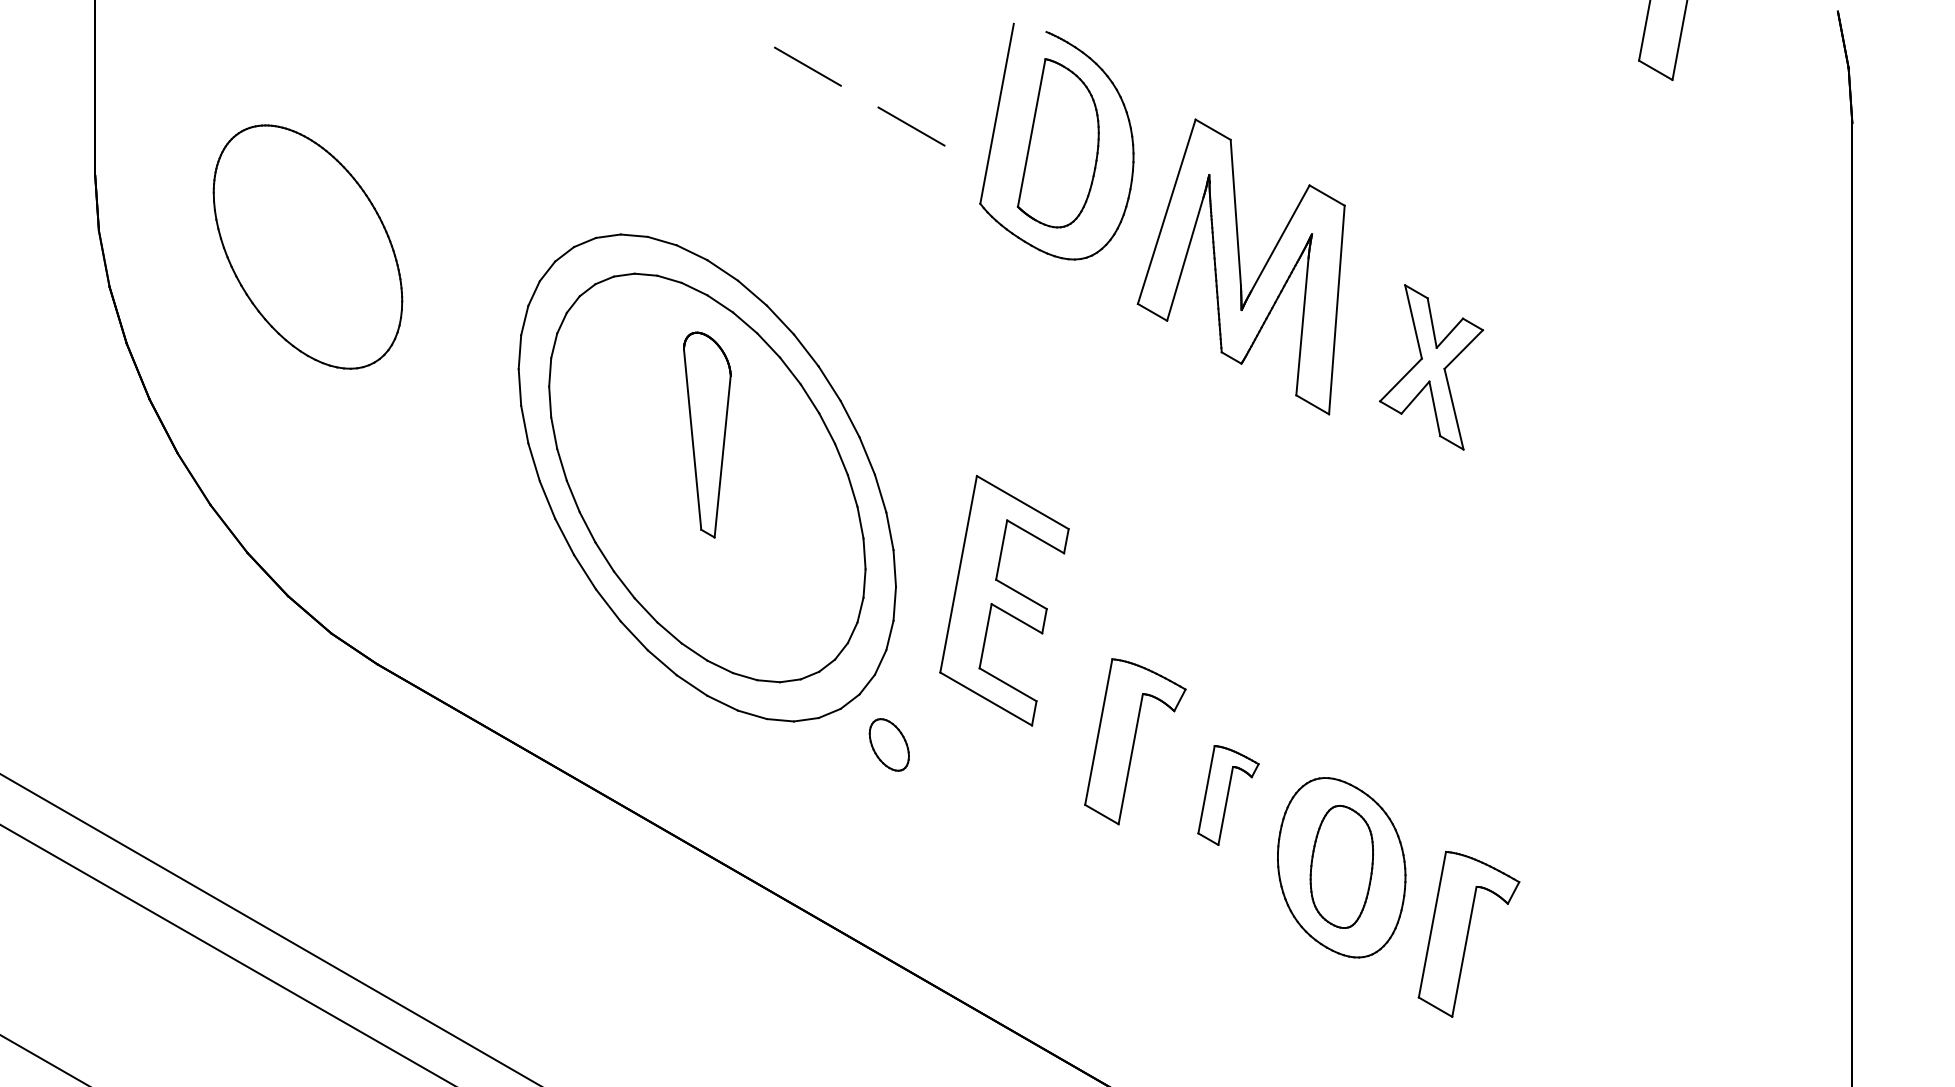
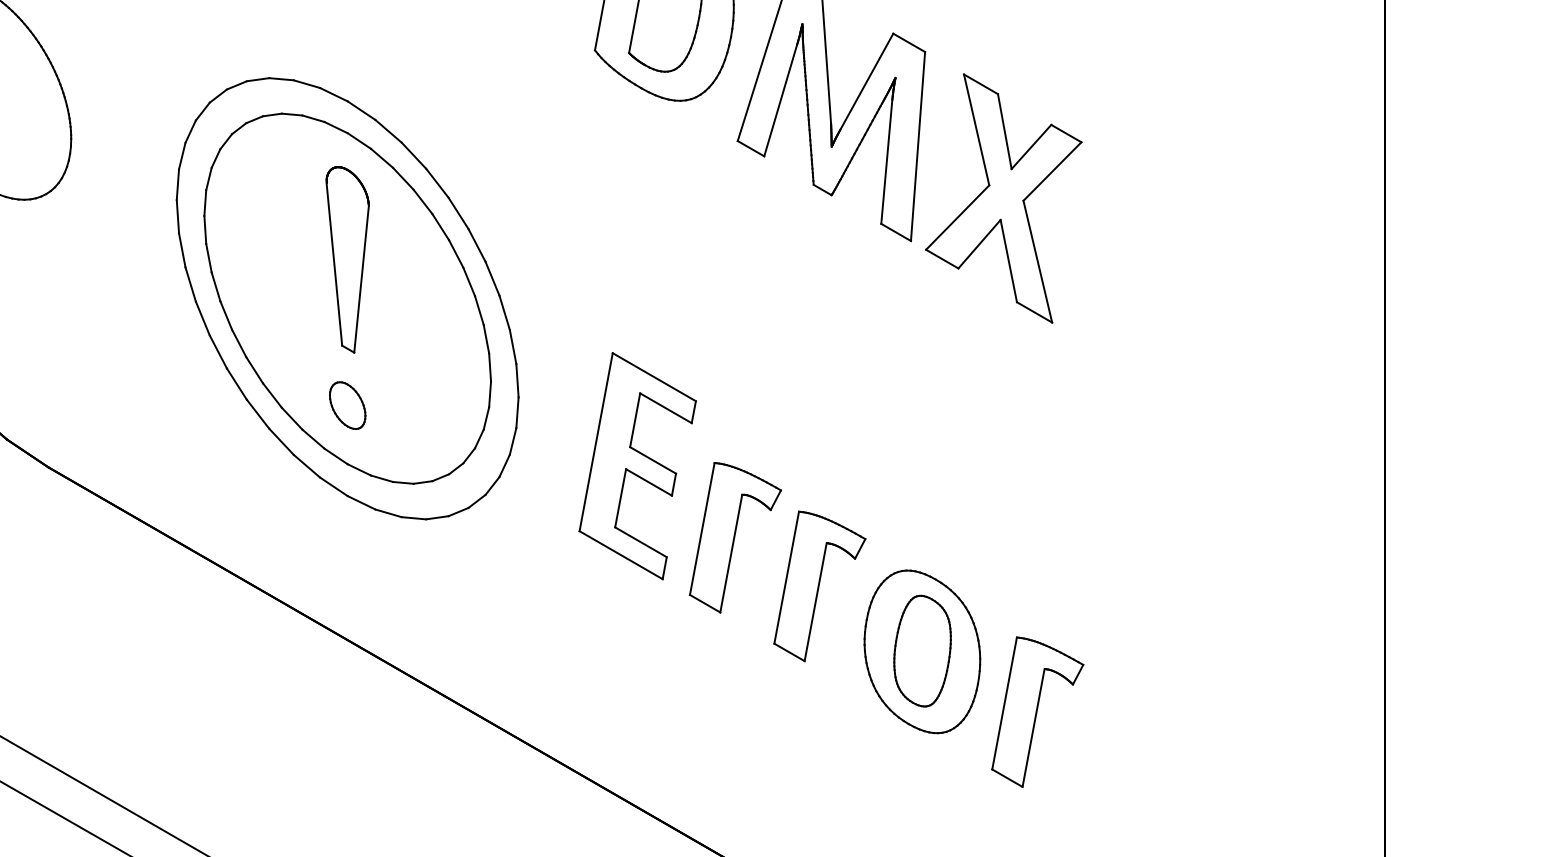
part: (1431, 367) -> (1003, 198), size x1.67
part: (1004, 600) -> (637, 465), moved
part: (888, 744) -> (346, 405), moved
part: (1228, 795) -> (819, 586), size x1.67

